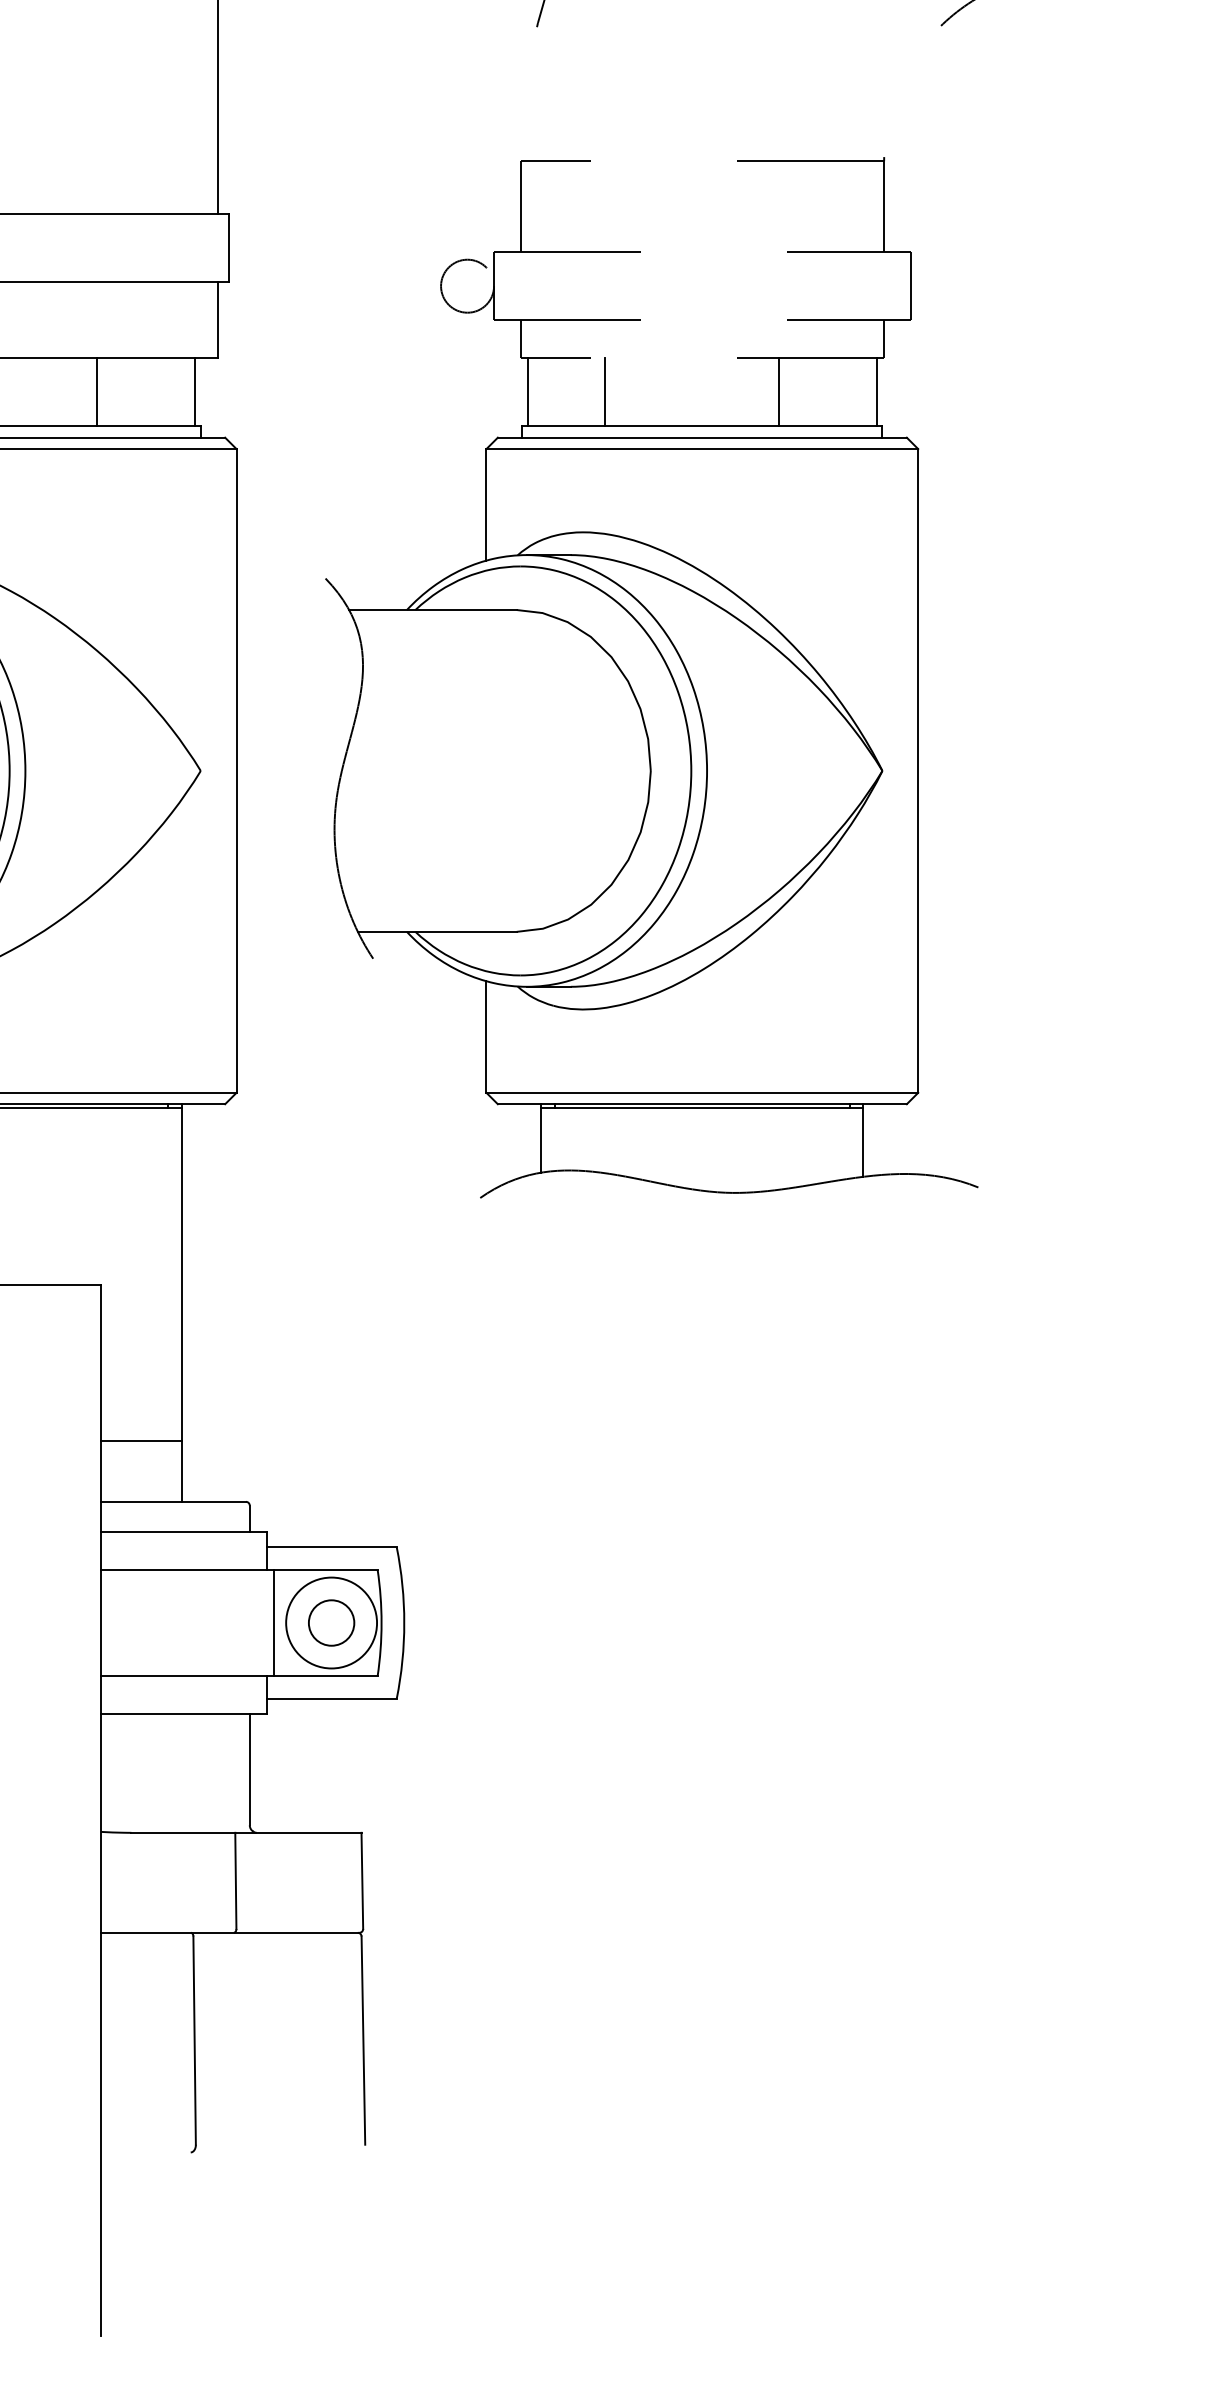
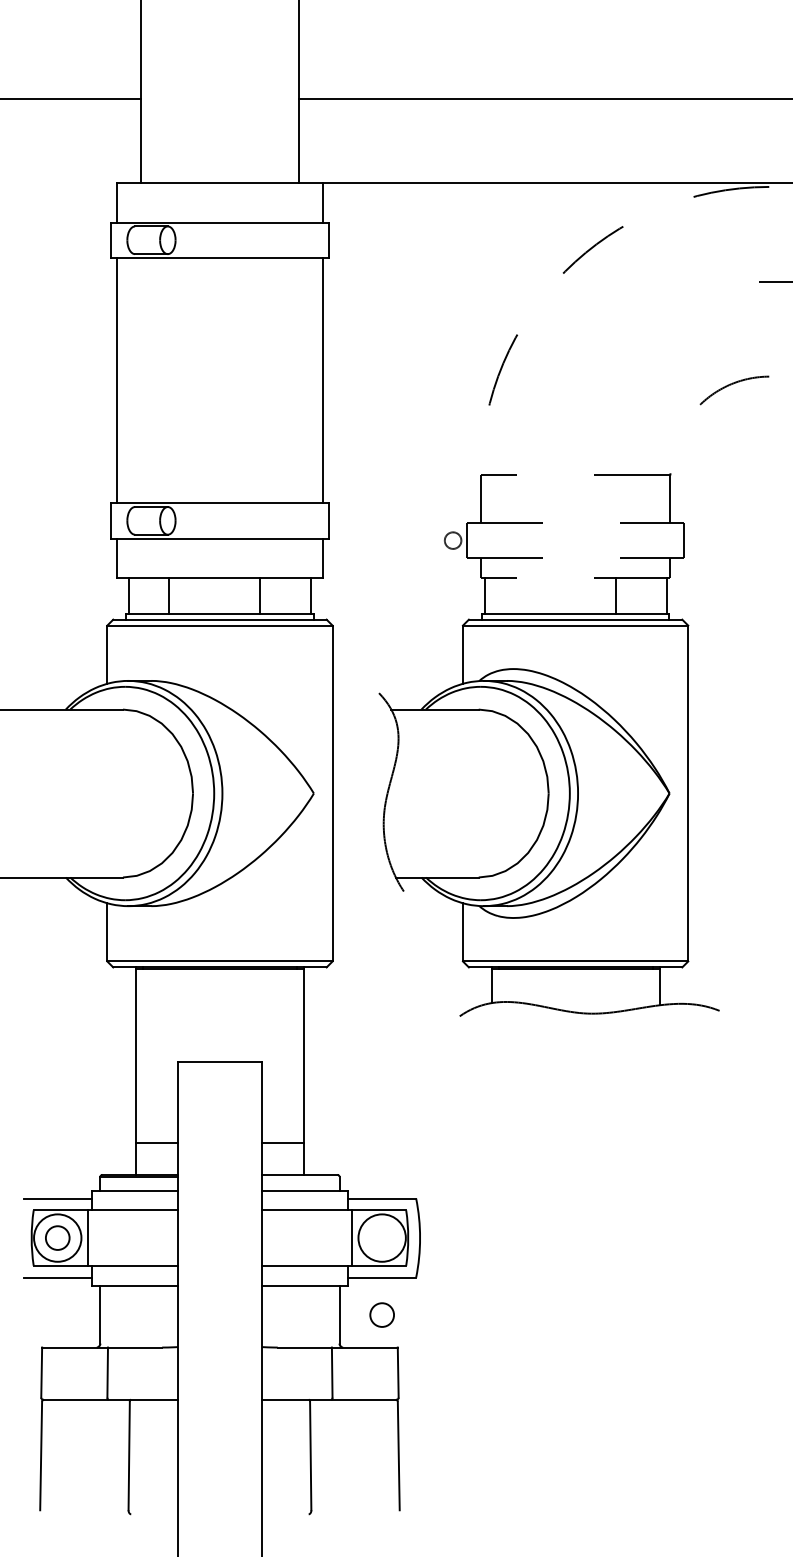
circle: (466, 285) -> (452, 540), size x0.6
line: (604, 391) -> (524, 595), removed
circle: (330, 1621) -> (381, 1314), moved

